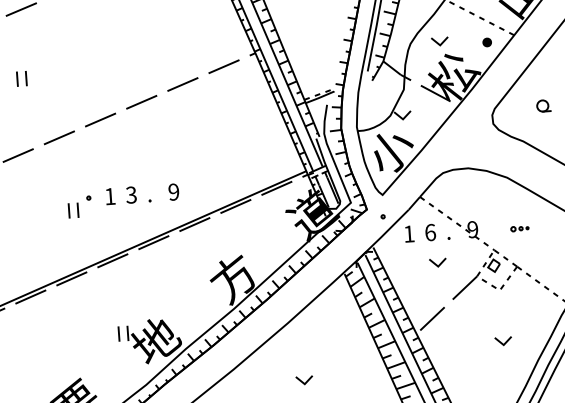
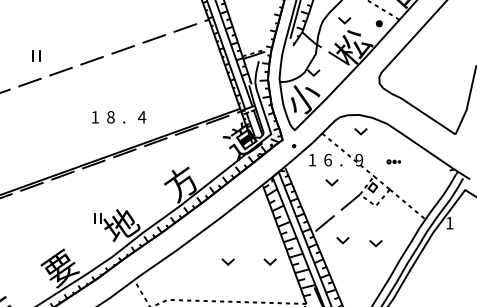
part: (21, 78) -> (36, 55), moved
part: (542, 106) -> (416, 73), removed
line: (470, 190) -> (359, 131), added
text: (174, 192) -> (142, 117), 9 -> 4
text: (130, 195) -> (110, 117), 3 -> 8
part: (79, 207) -> (72, 123), removed
line: (456, 340) -> (341, 240), added
line: (359, 375) -> (268, 261), added

